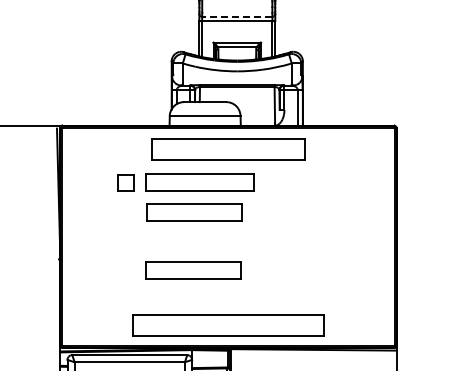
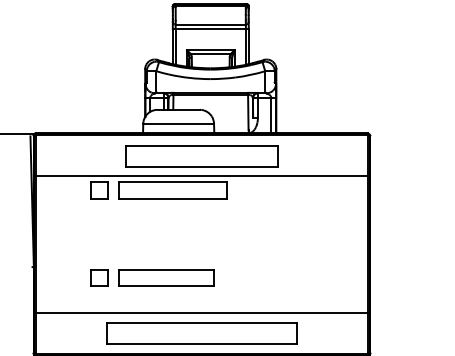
line: (236, 16) -> (209, 24), dashed -> solid
line: (228, 168) -> (201, 176), added
part: (194, 212) -> (167, 220), removed
part: (125, 270) -> (98, 278), added
line: (228, 304) -> (201, 312), added

